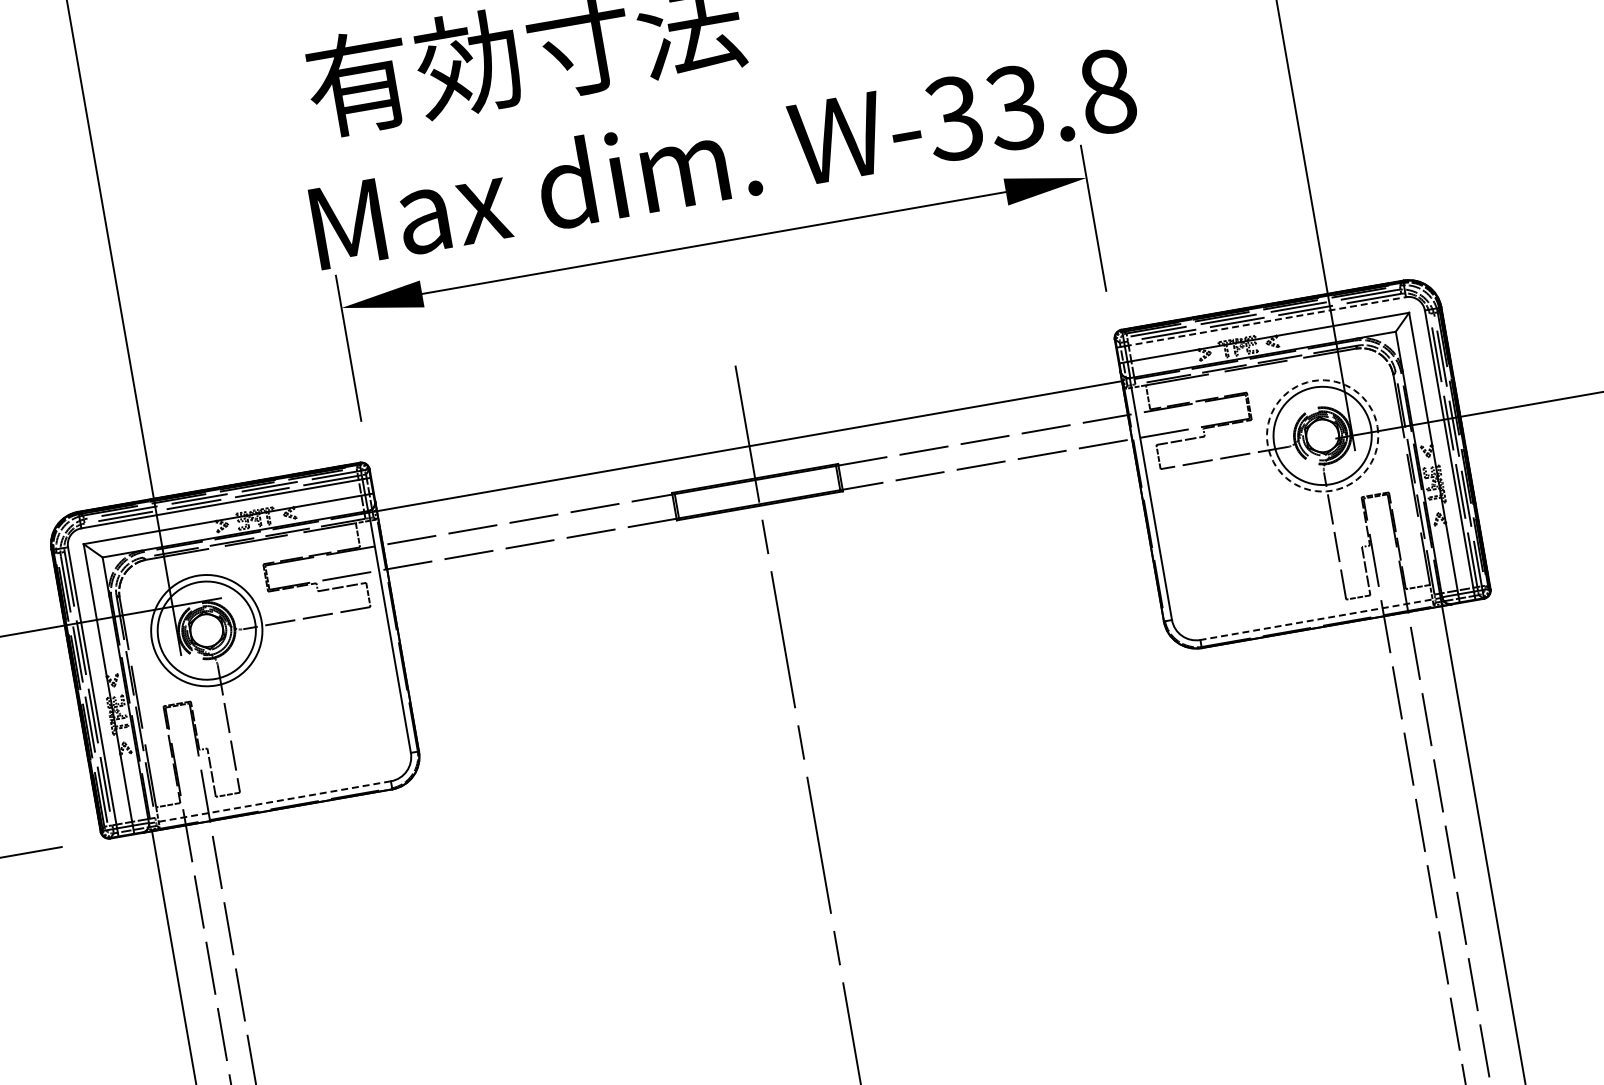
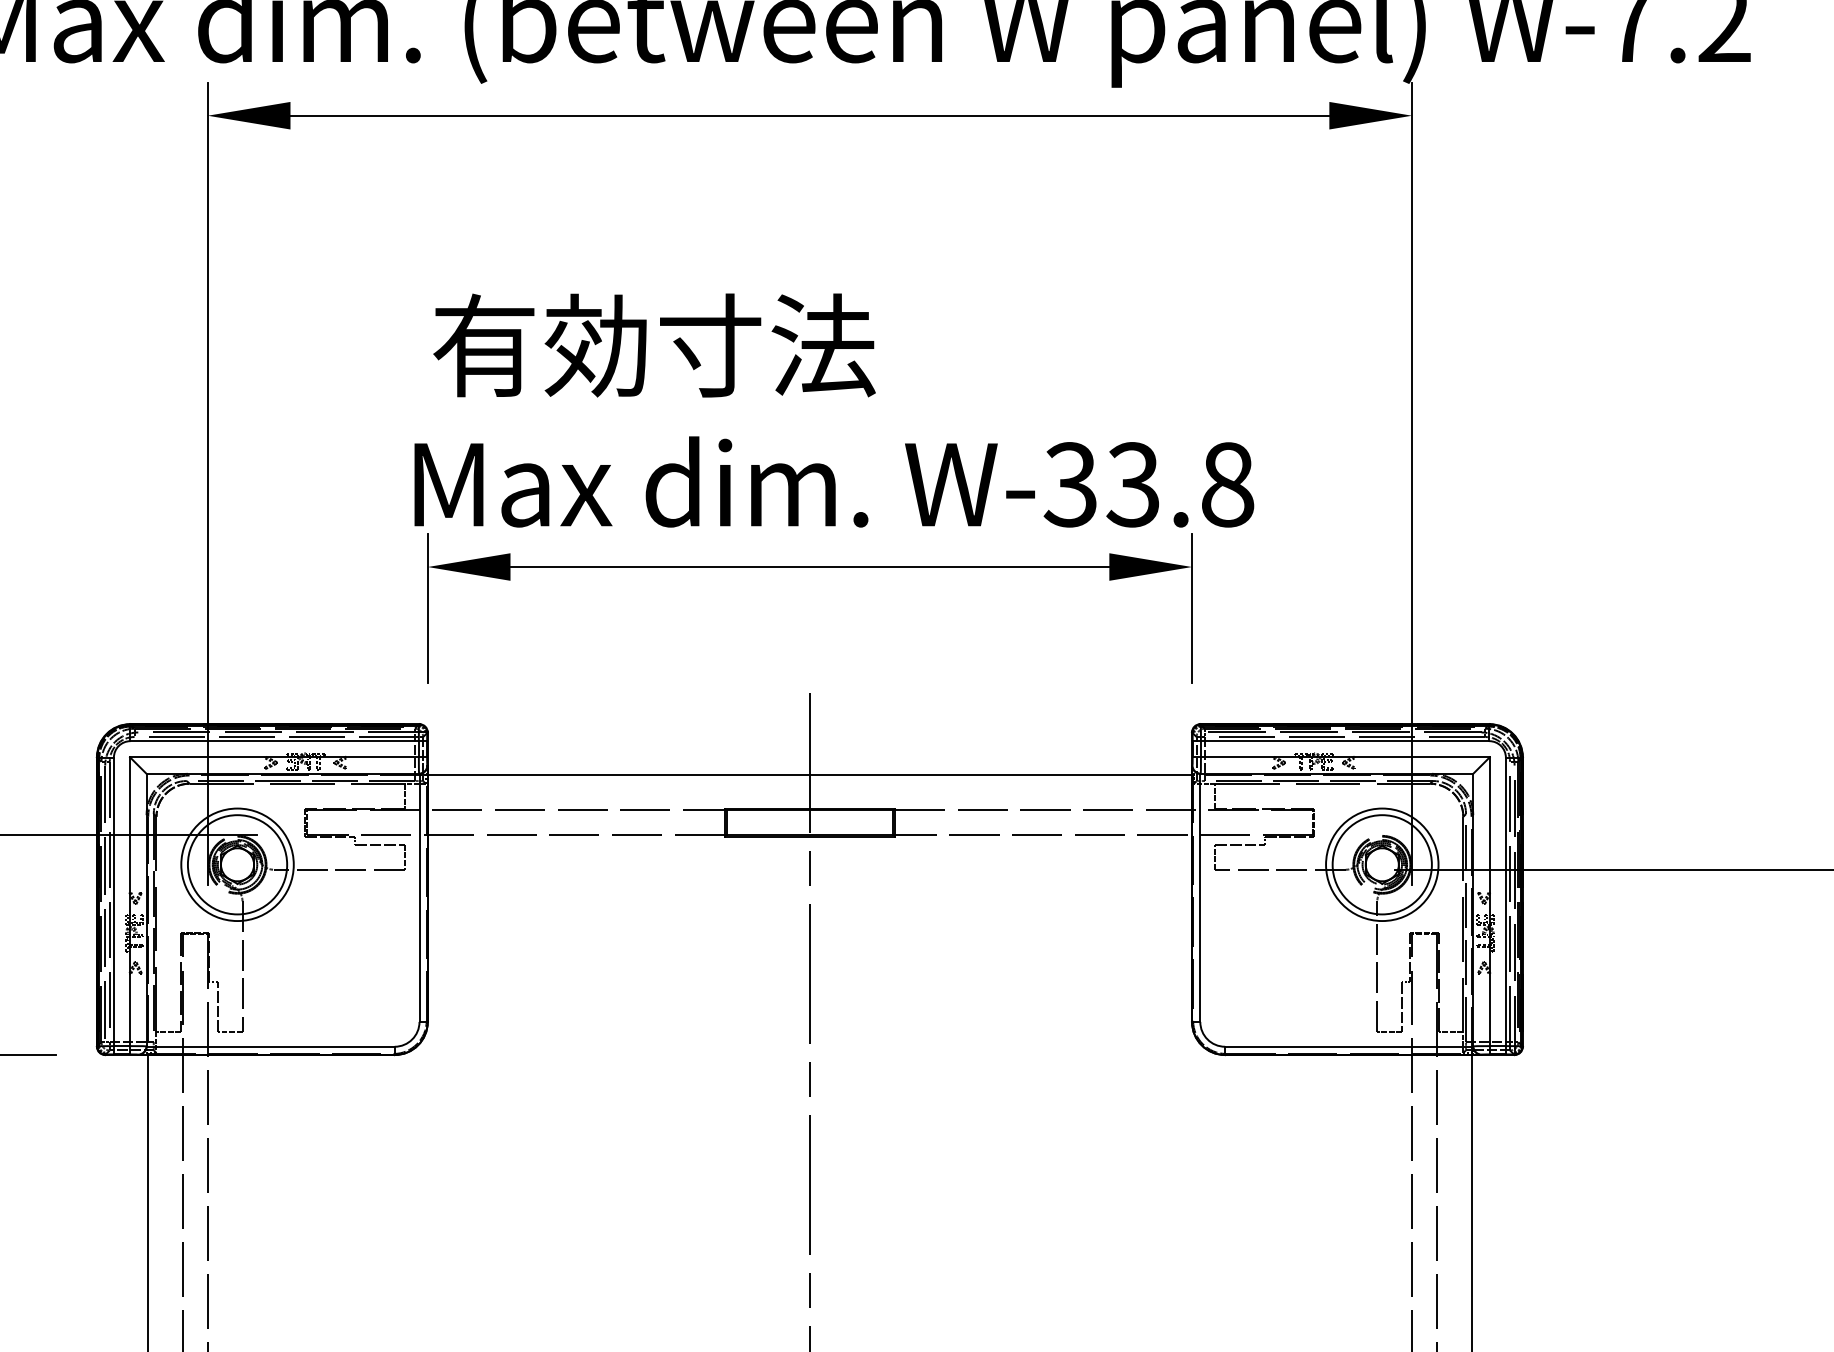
line: (1265, 321) -> (1345, 741), dashed -> solid
circle: (1322, 435) -> (1382, 864), dashed -> solid
line: (1320, 618) -> (1348, 1046), dashed -> solid
line: (269, 802) -> (270, 1046), dashed -> solid

